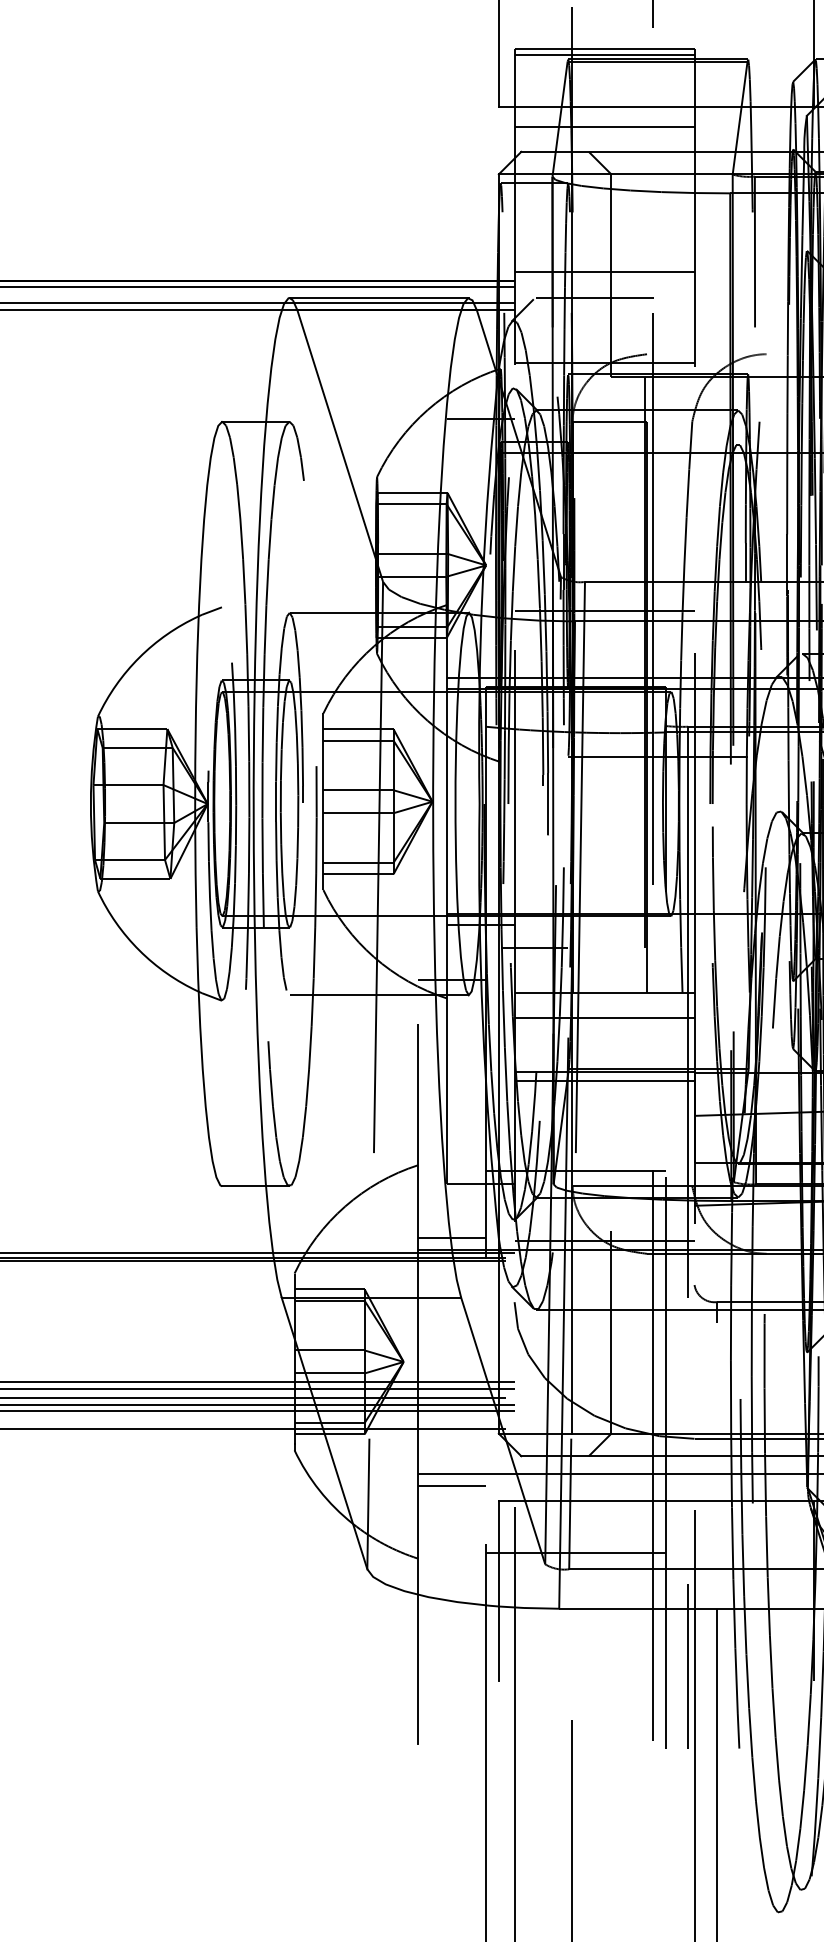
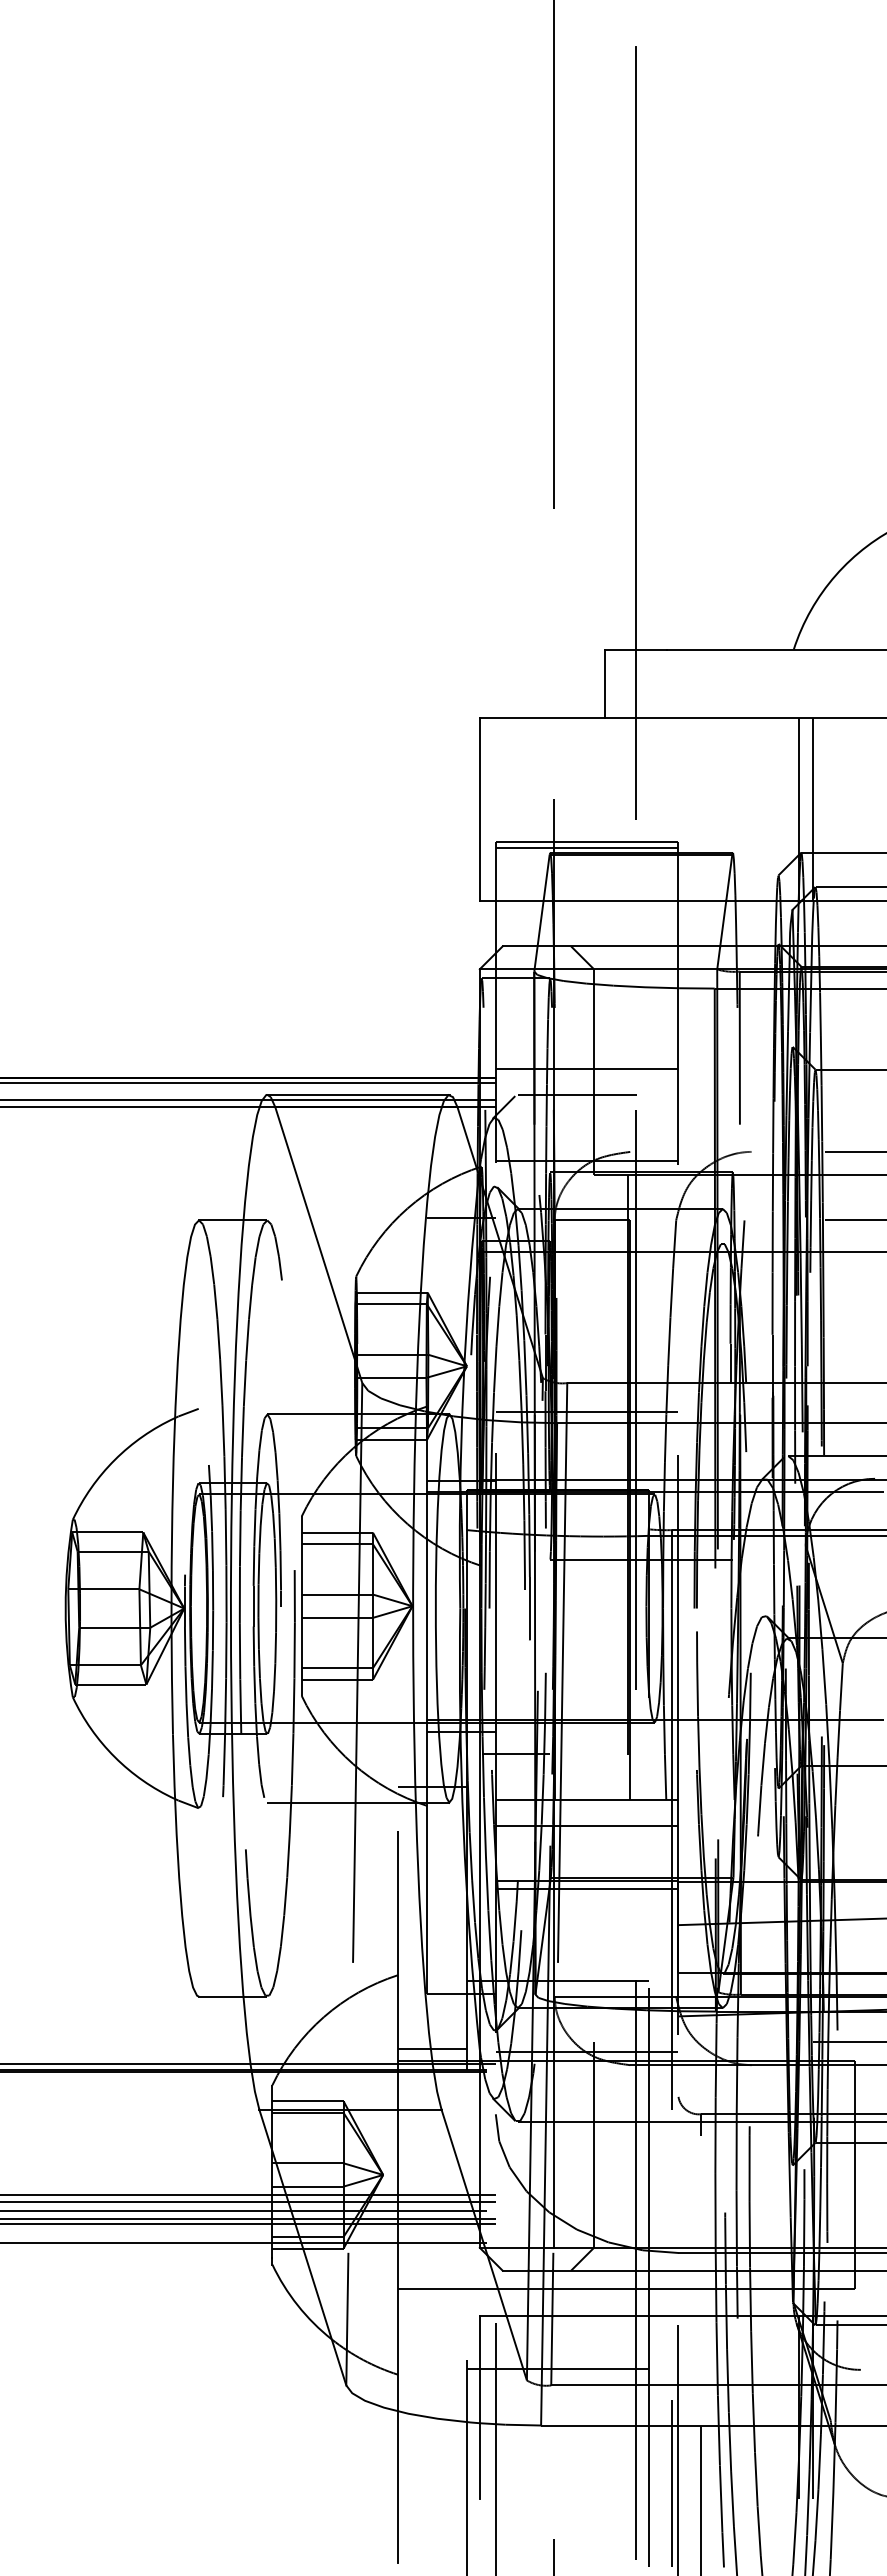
line: (603, 127) -> (586, 921), removed
line: (452, 1485) -> (432, 2300), removed

